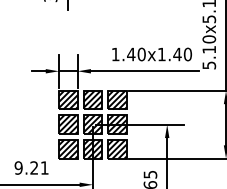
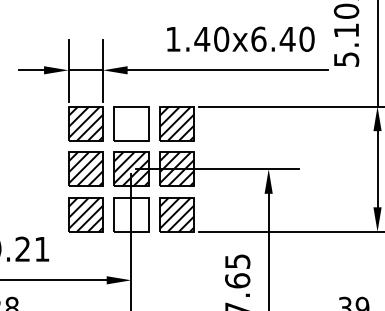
text: (161, 54) -> (258, 39), 1.40x1.40 -> 1.40x6.40
hatch: (92, 99) -> (130, 122), removed
hatch: (92, 149) -> (130, 215), removed

